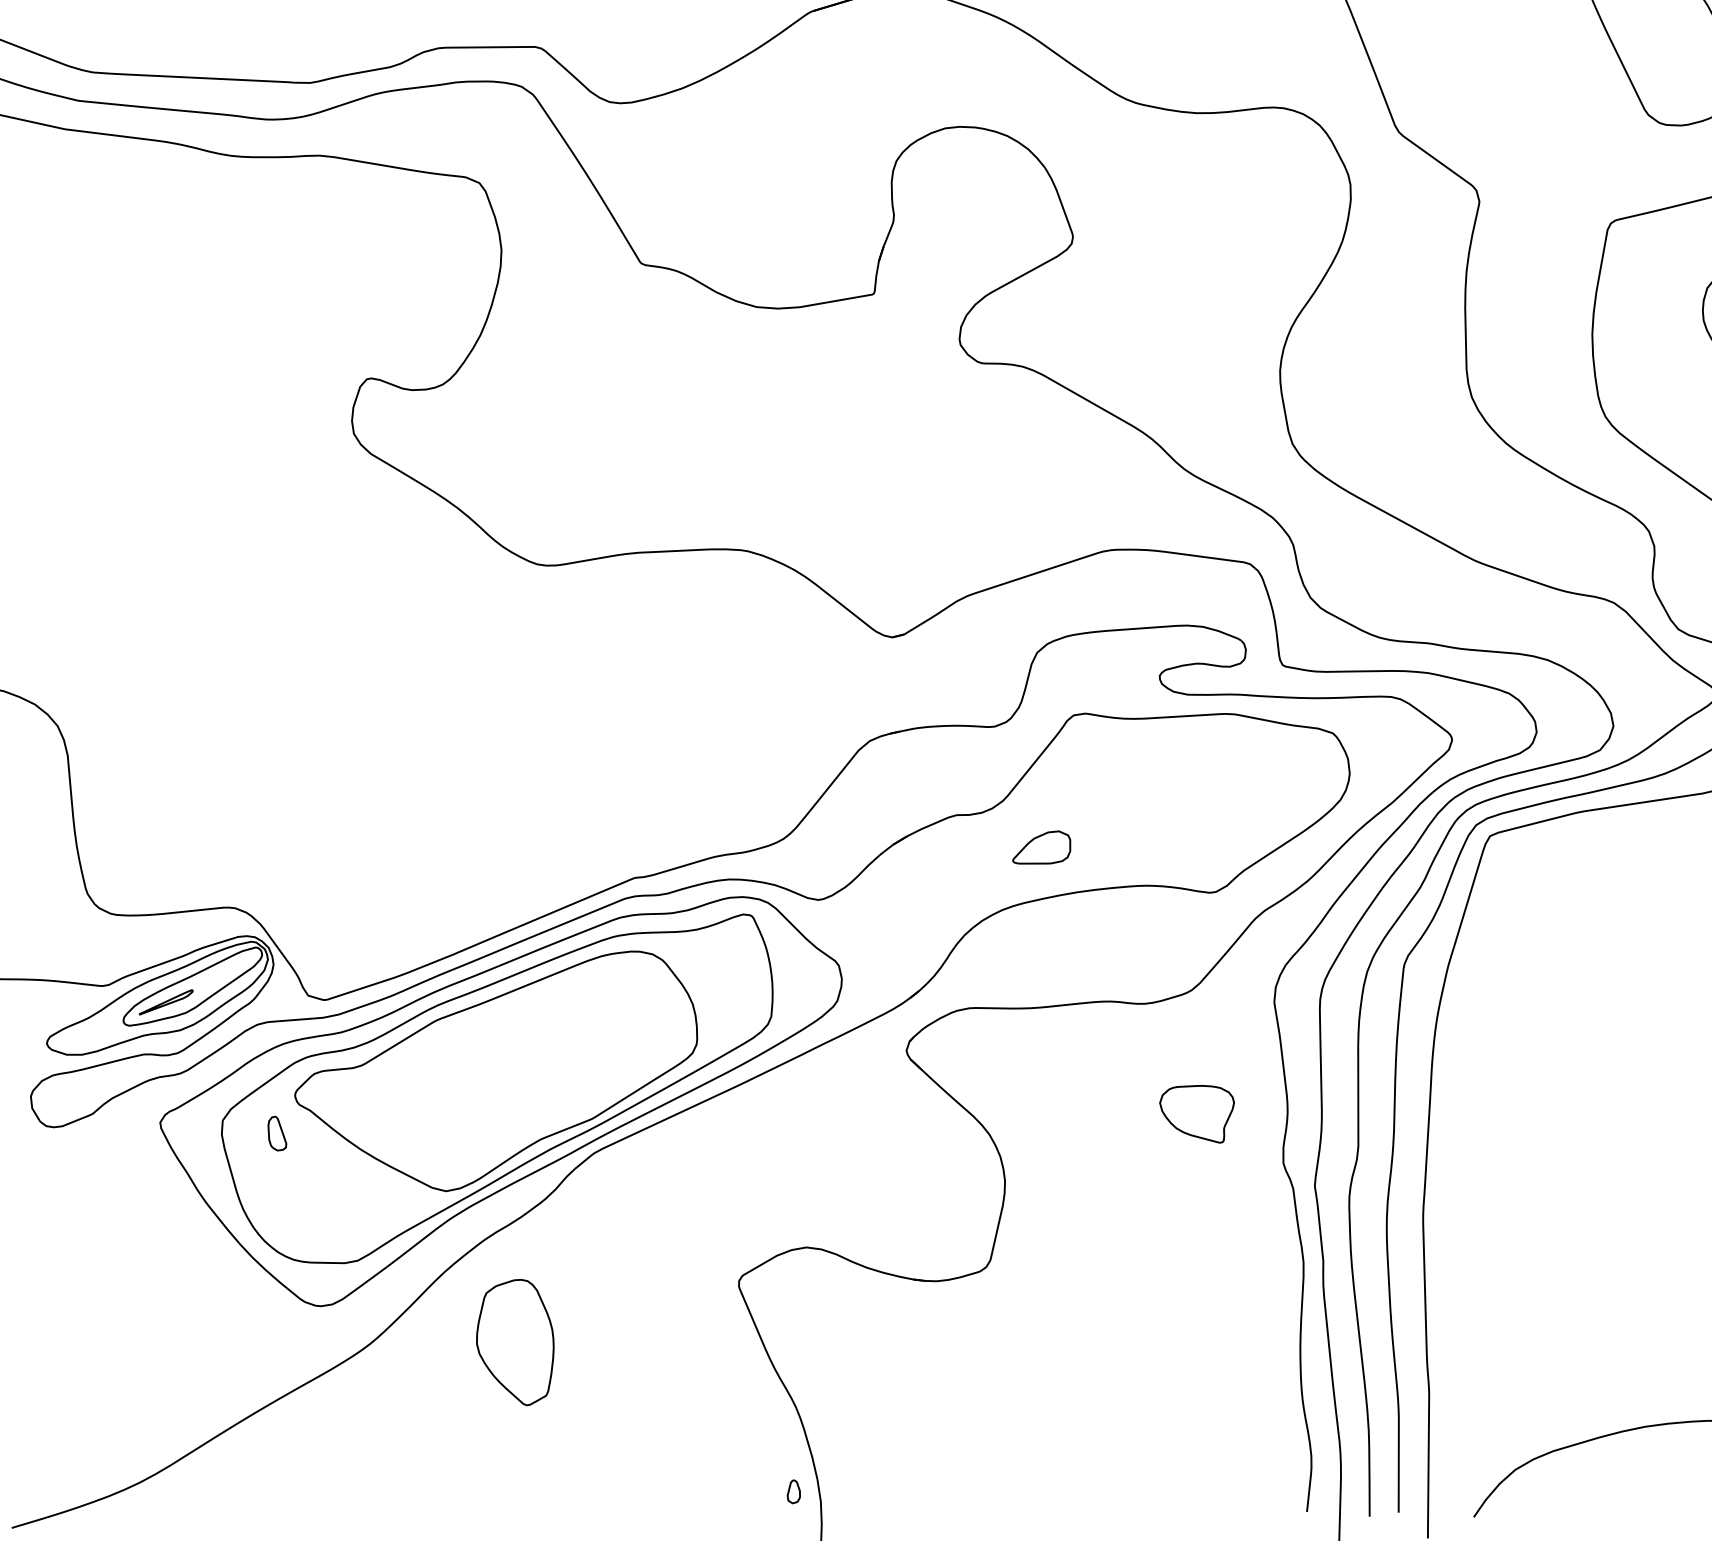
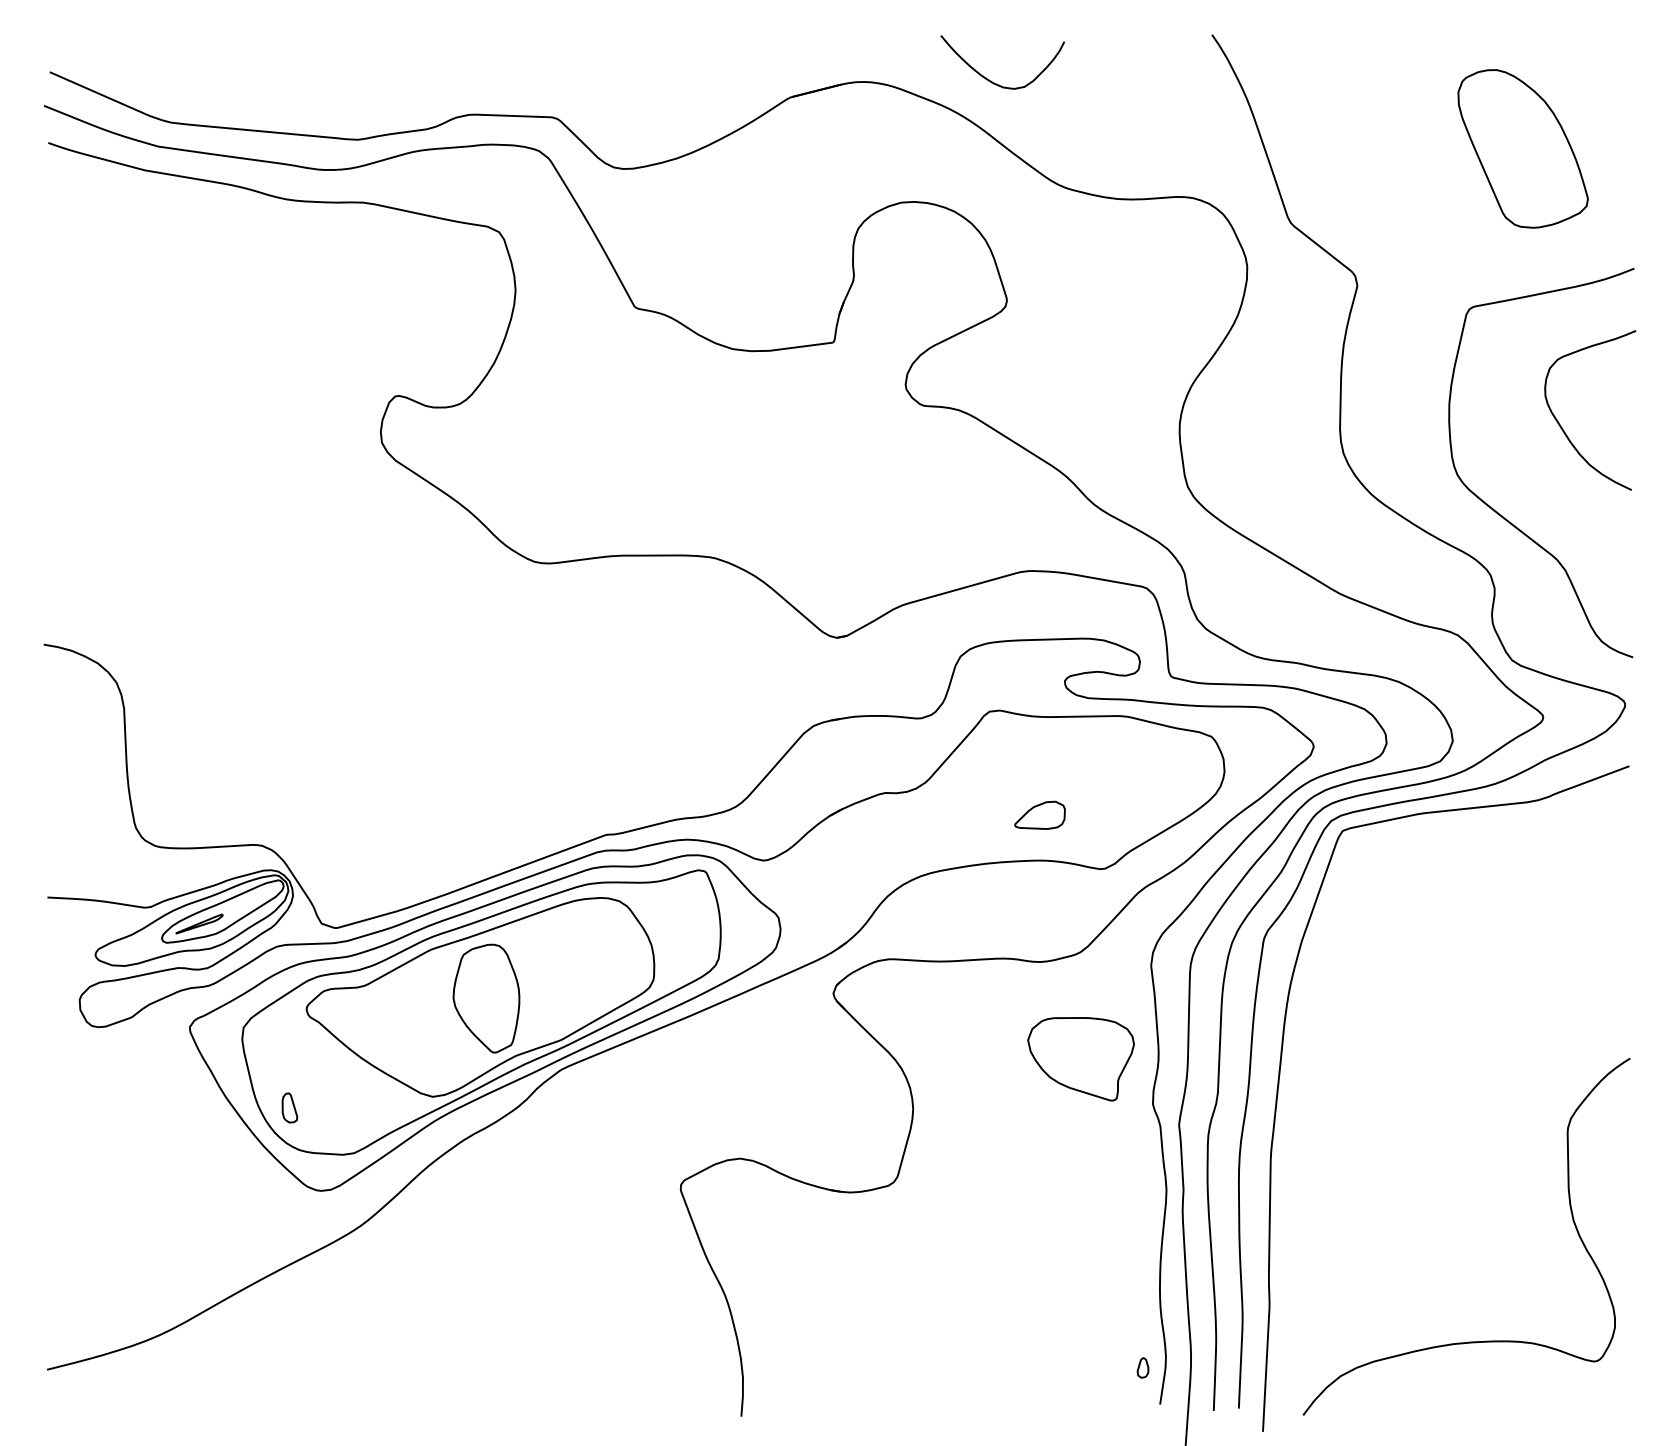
part: (1040, 847) -> (1039, 814), moved
part: (1196, 1115) -> (1080, 1059), size x1.67
part: (276, 1133) -> (289, 1107), moved
part: (515, 1342) -> (486, 998), moved
part: (793, 1491) -> (1142, 1367), moved

